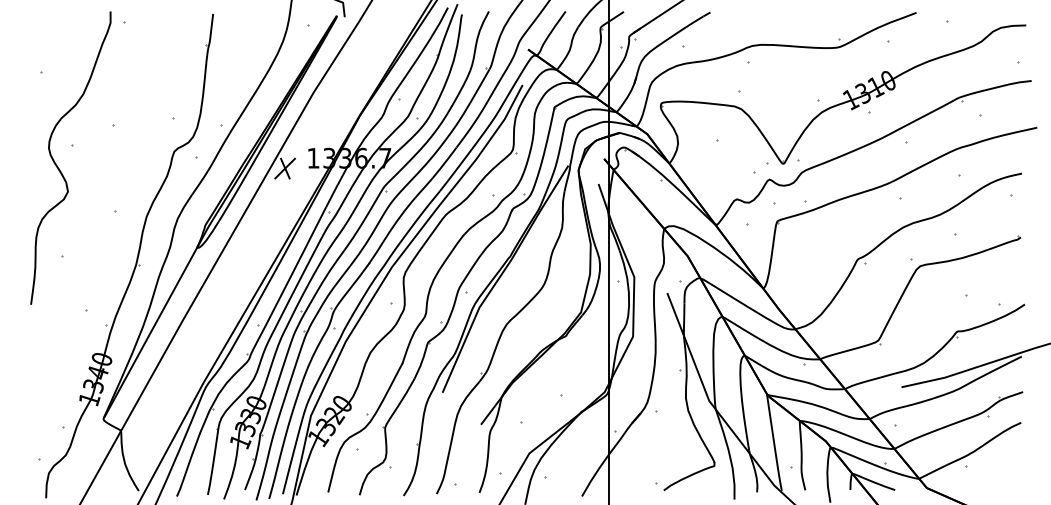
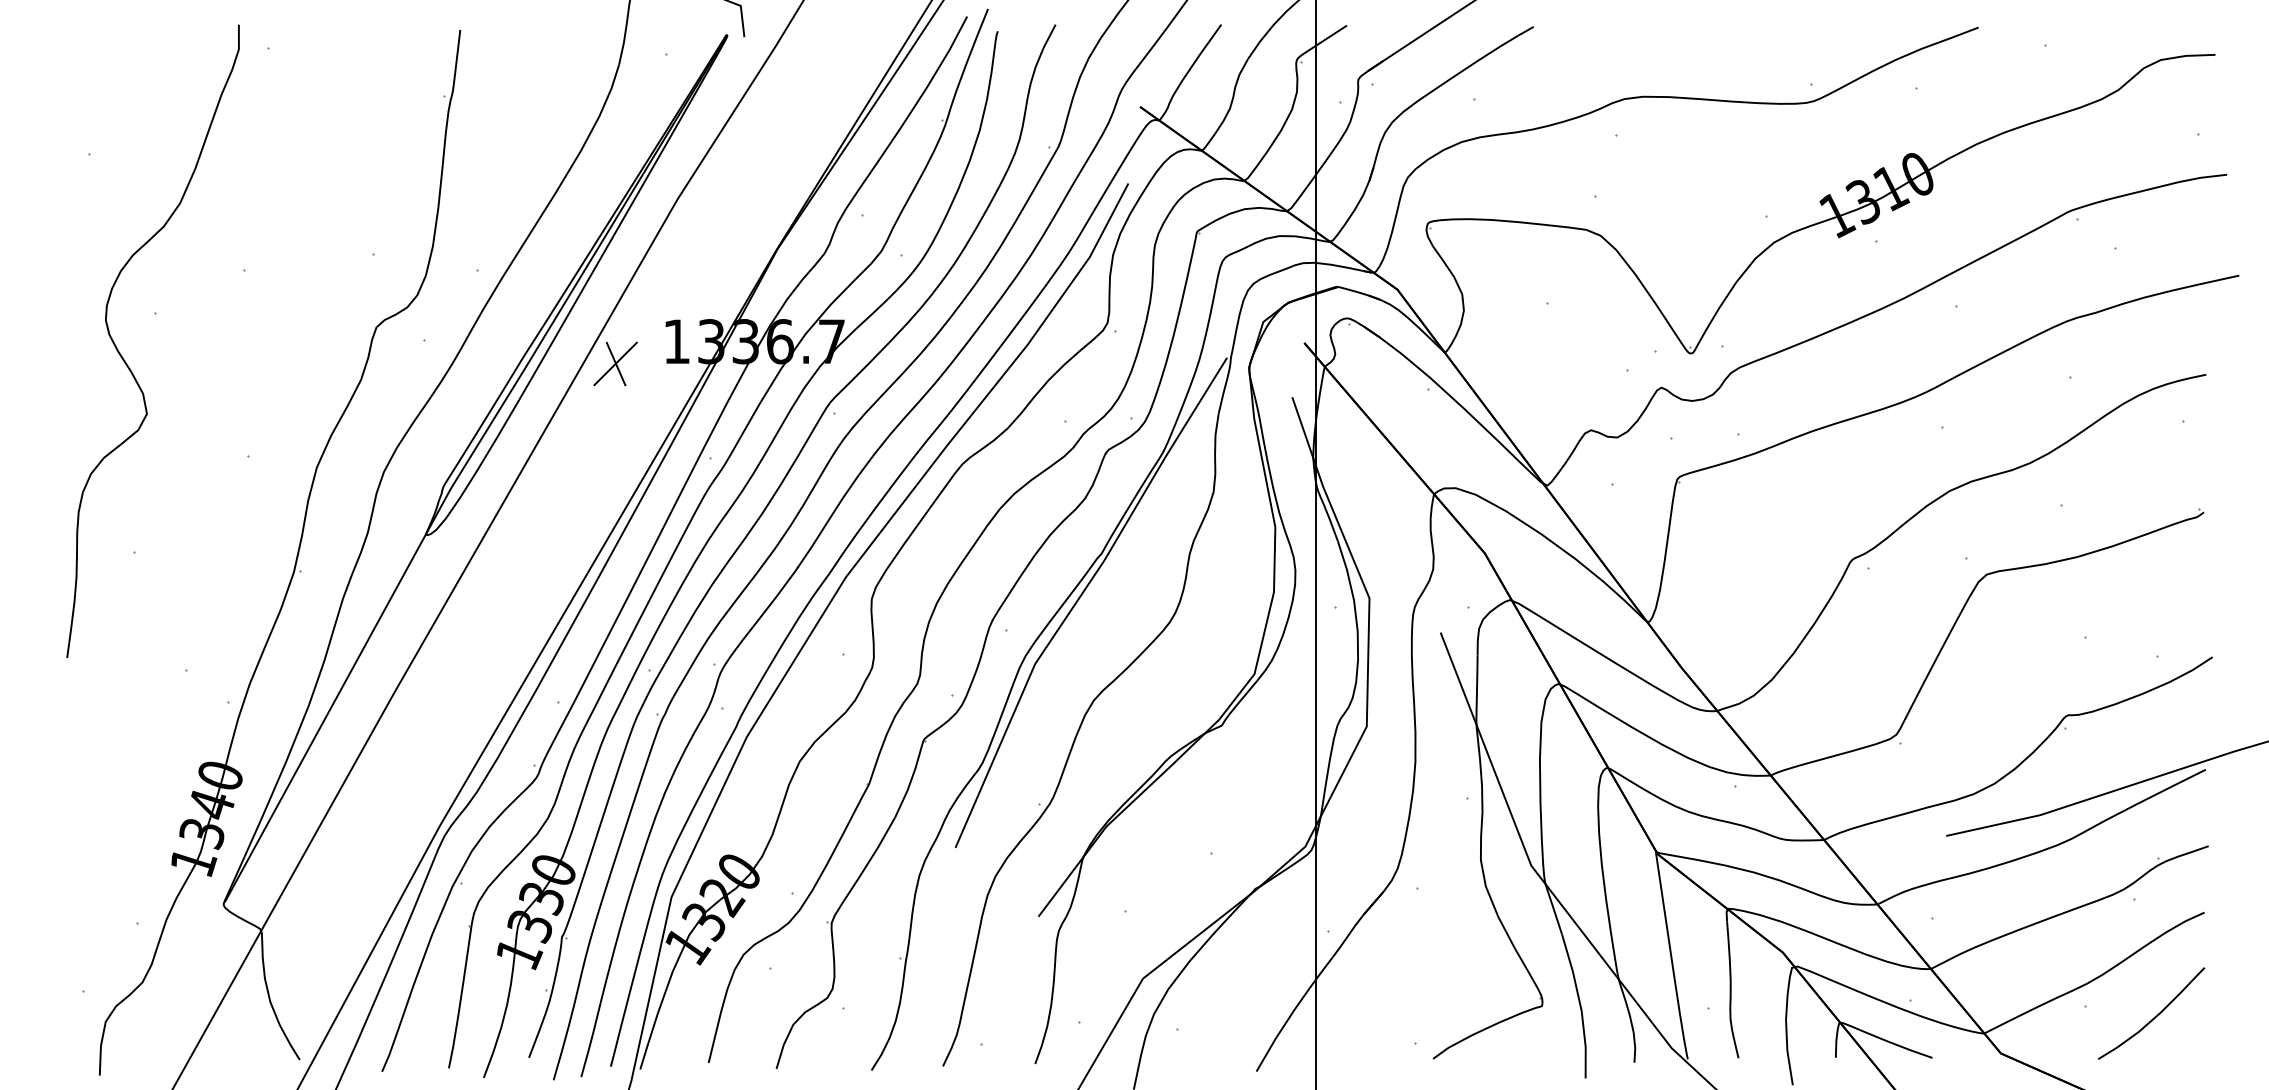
curve: (997, 470) -> (2153, 1015), added

